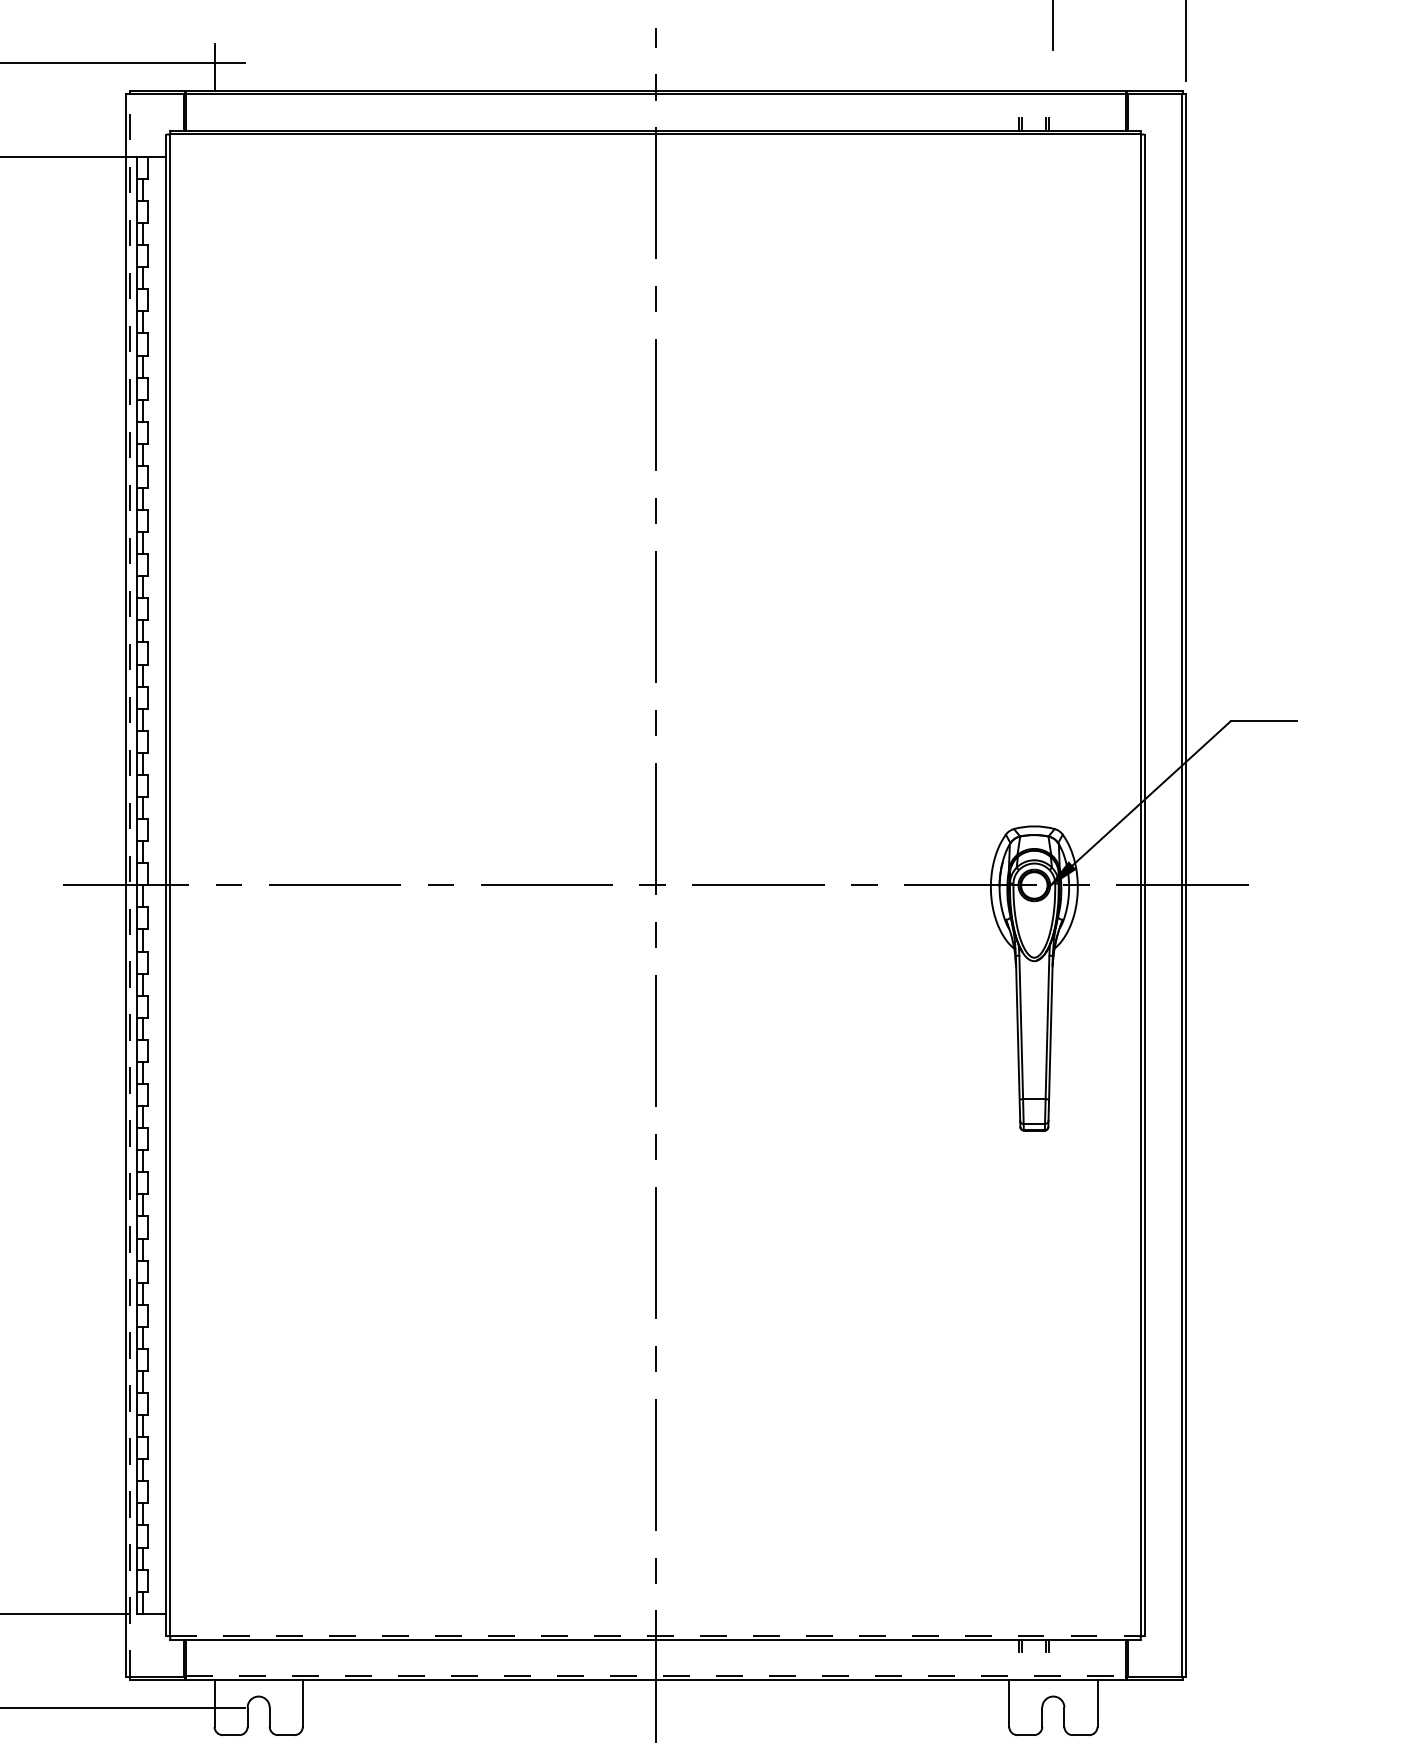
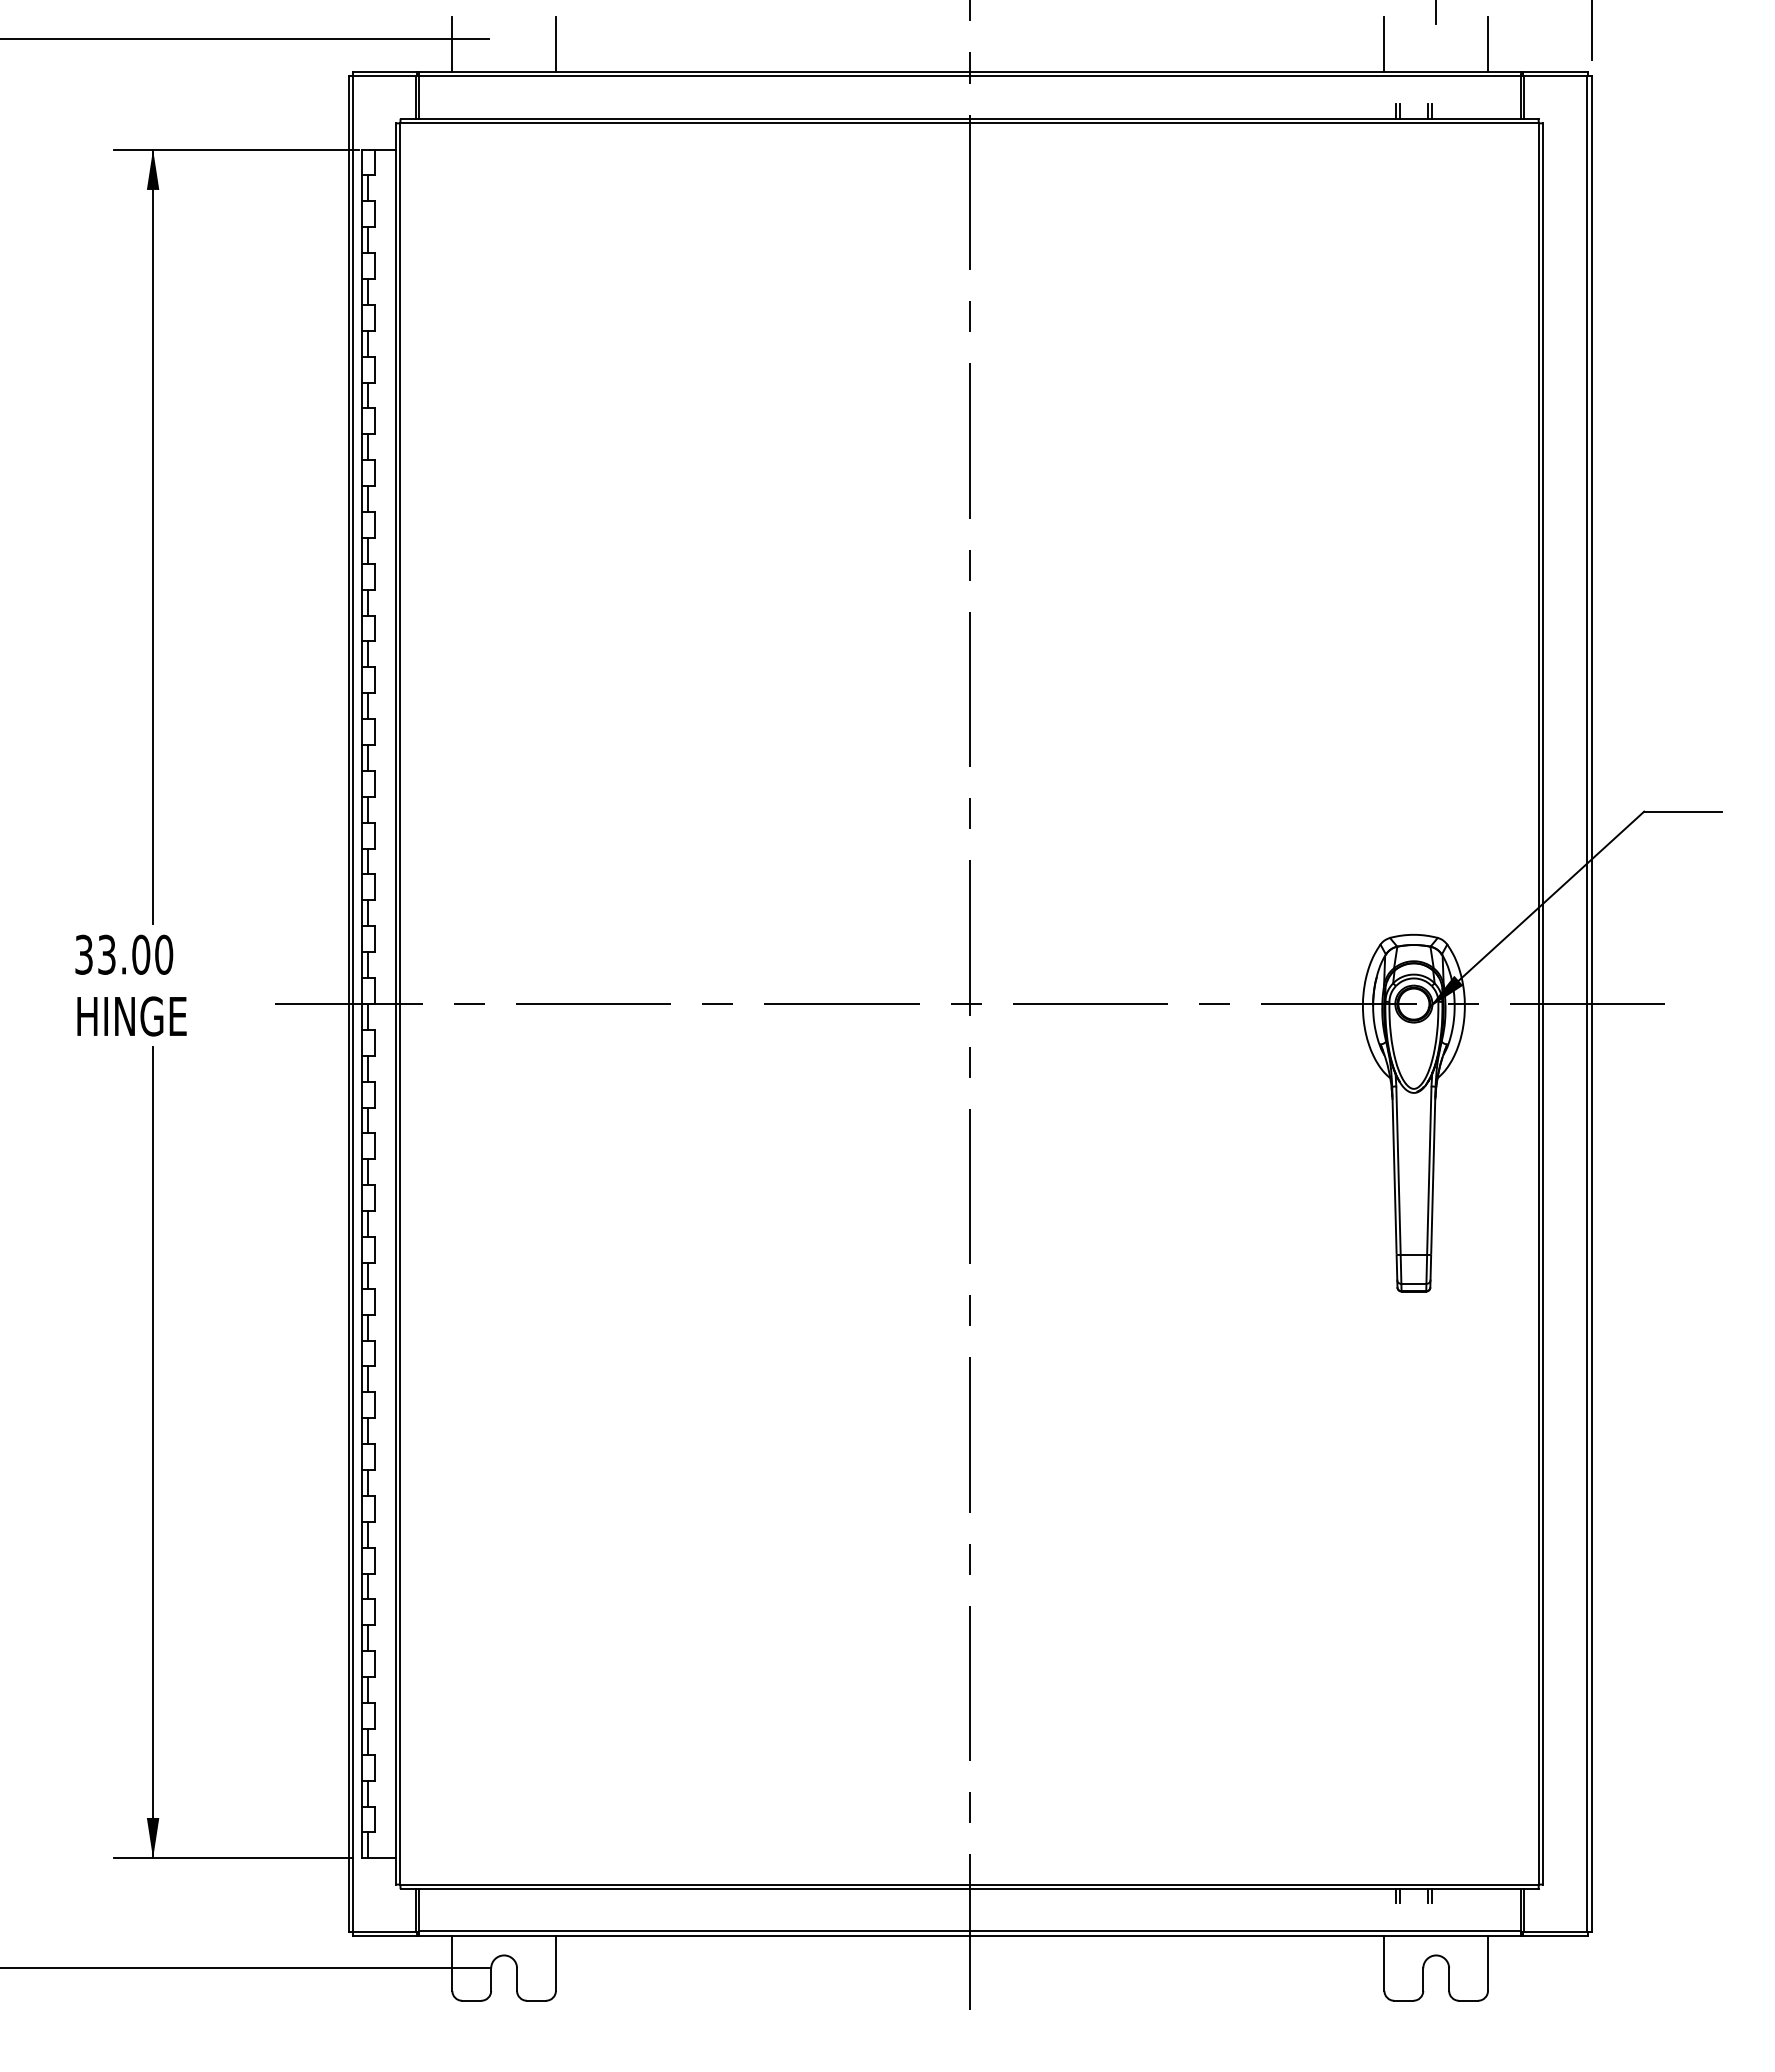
line: (302, 66) -> (555, 43), added
line: (1009, 66) -> (1384, 43), added
line: (1097, 66) -> (1487, 43), added
line: (130, 884) -> (353, 1003), dashed -> solid
line: (656, 1636) -> (970, 1884), dashed -> solid
line: (656, 1676) -> (970, 1931), dashed -> solid

